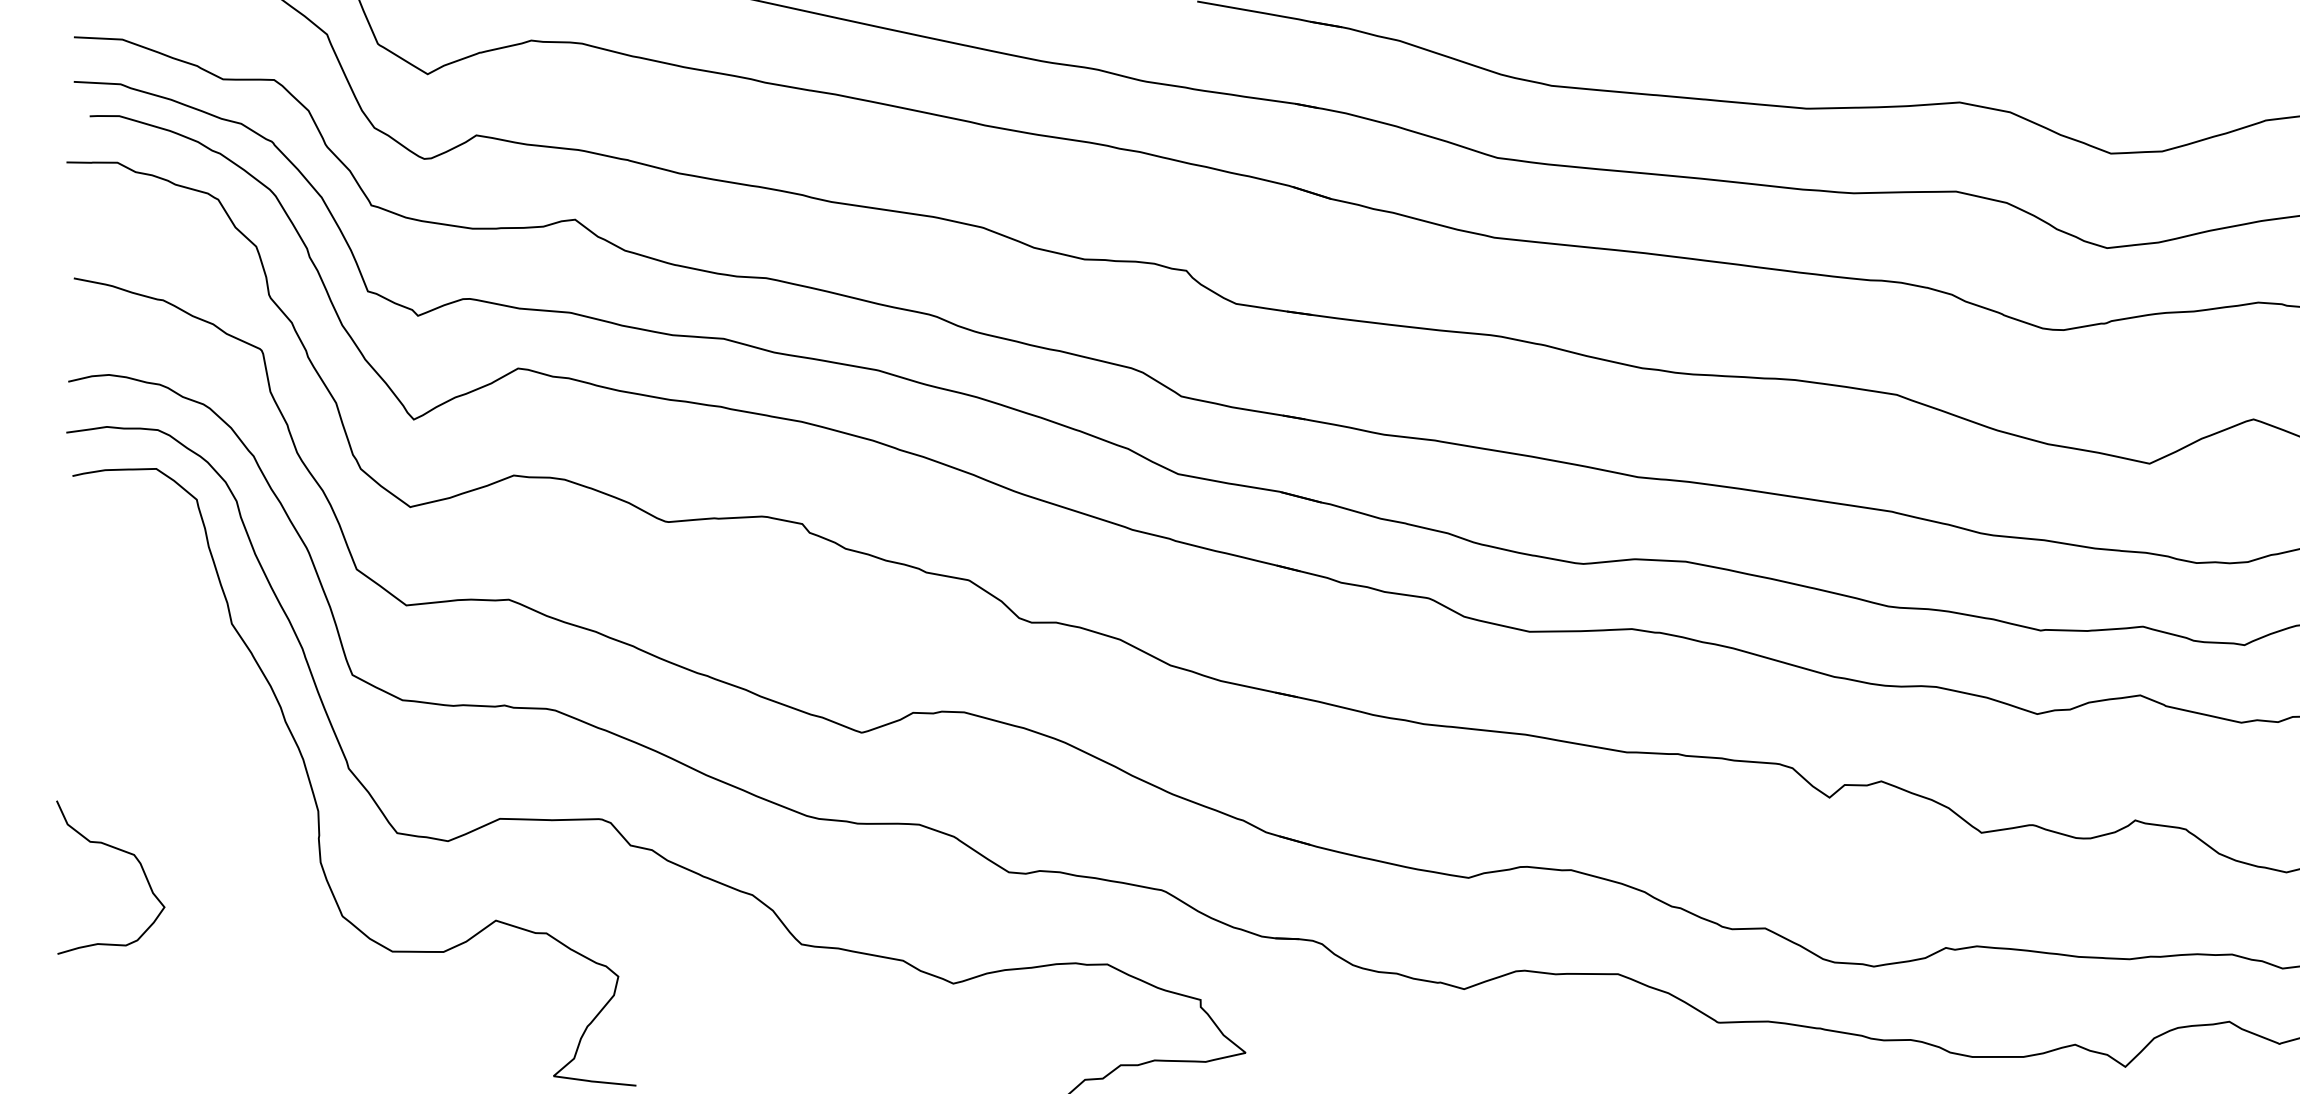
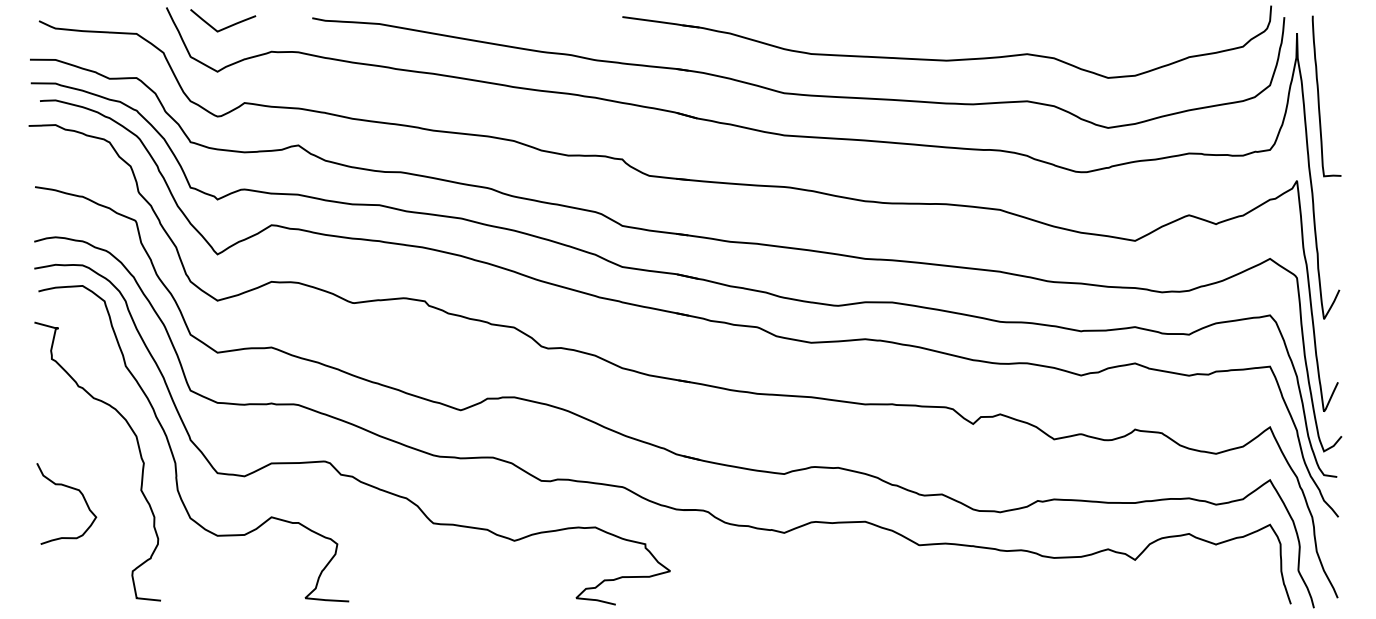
curve: (249, 784) -> (138, 450), added

